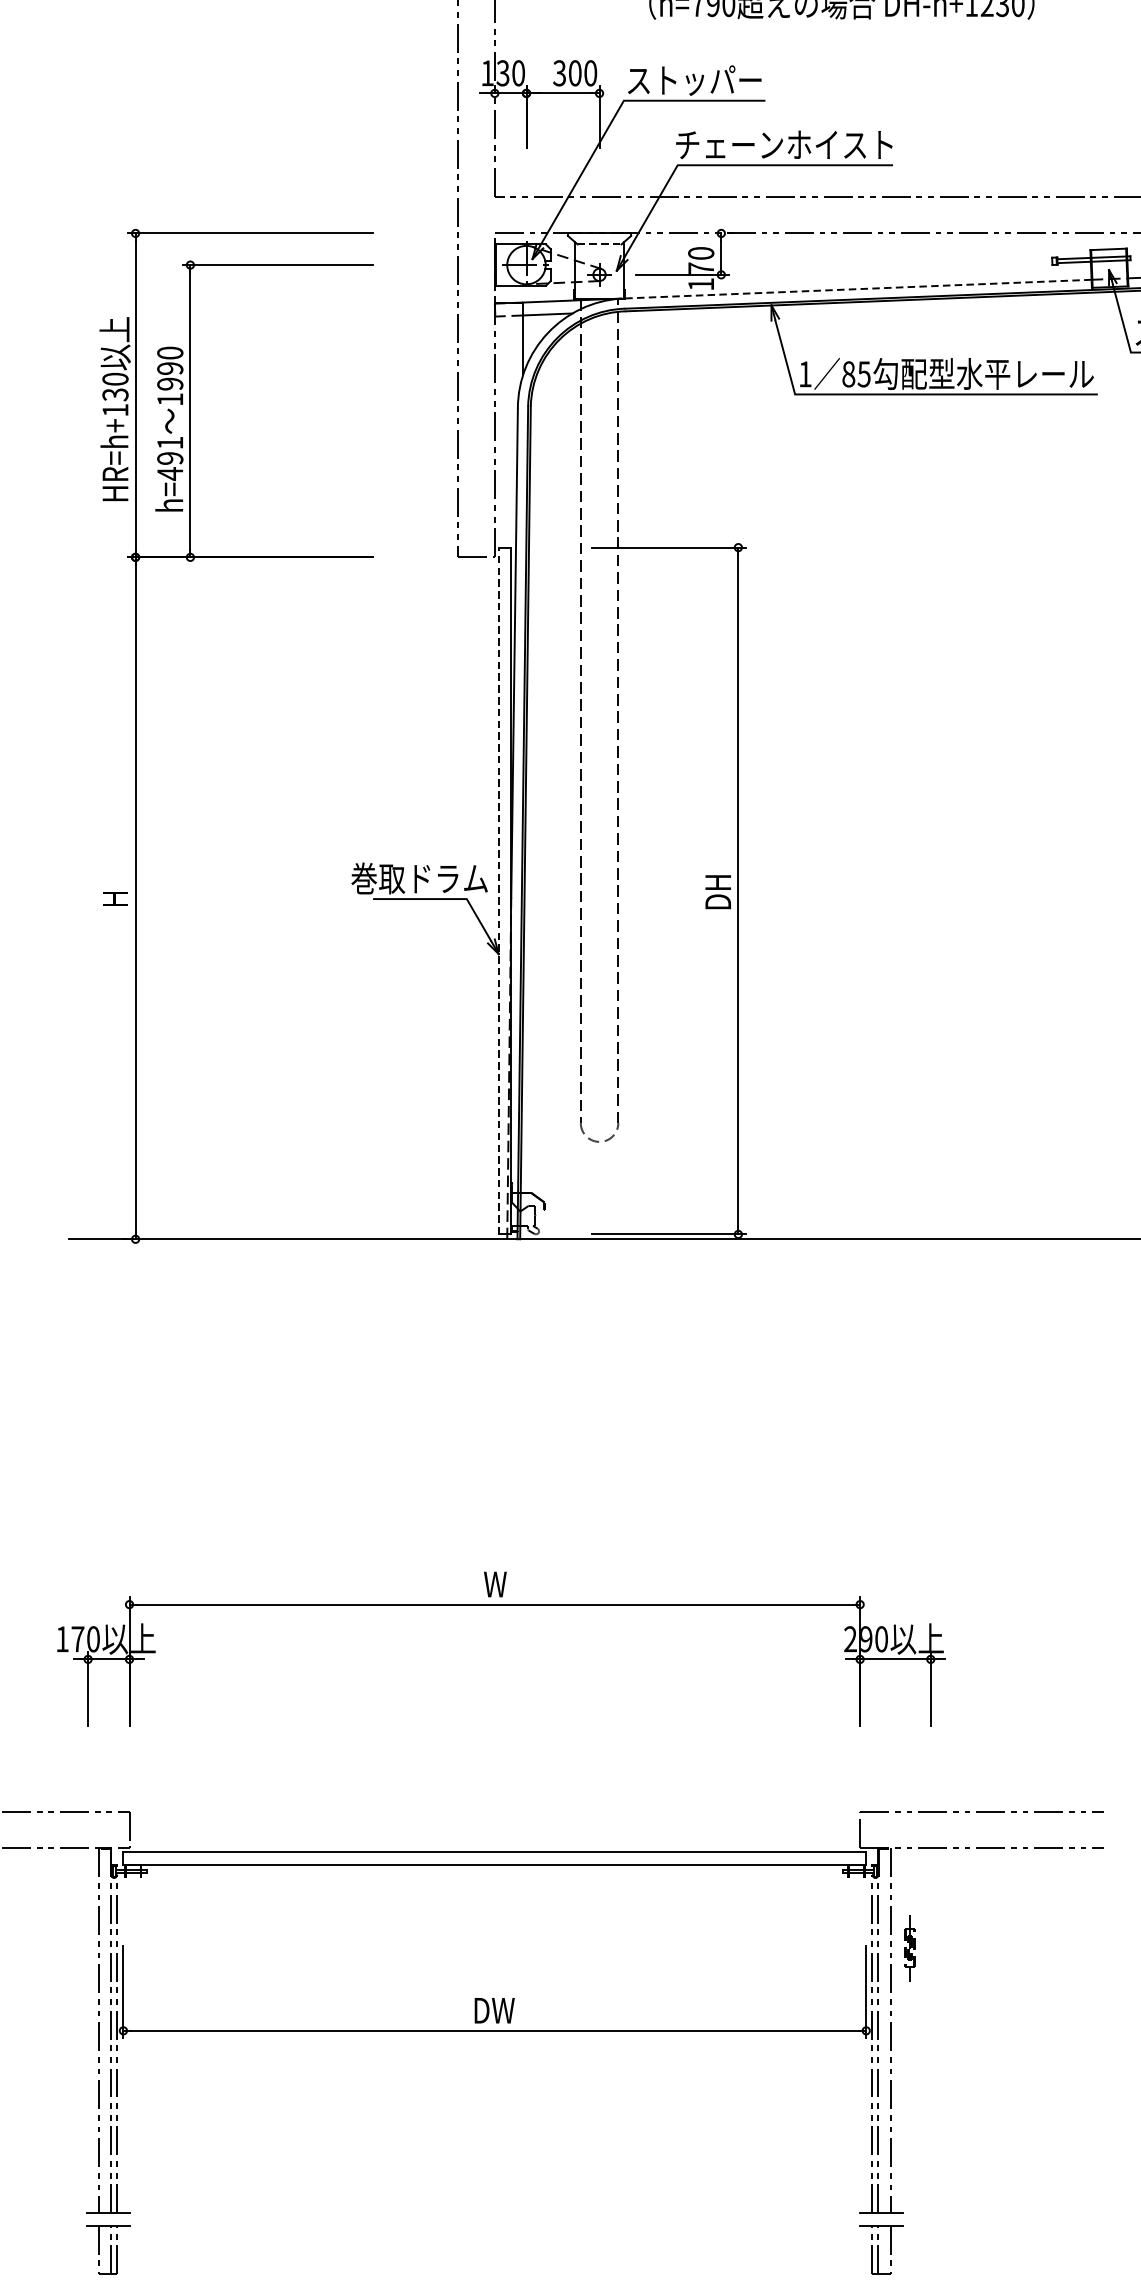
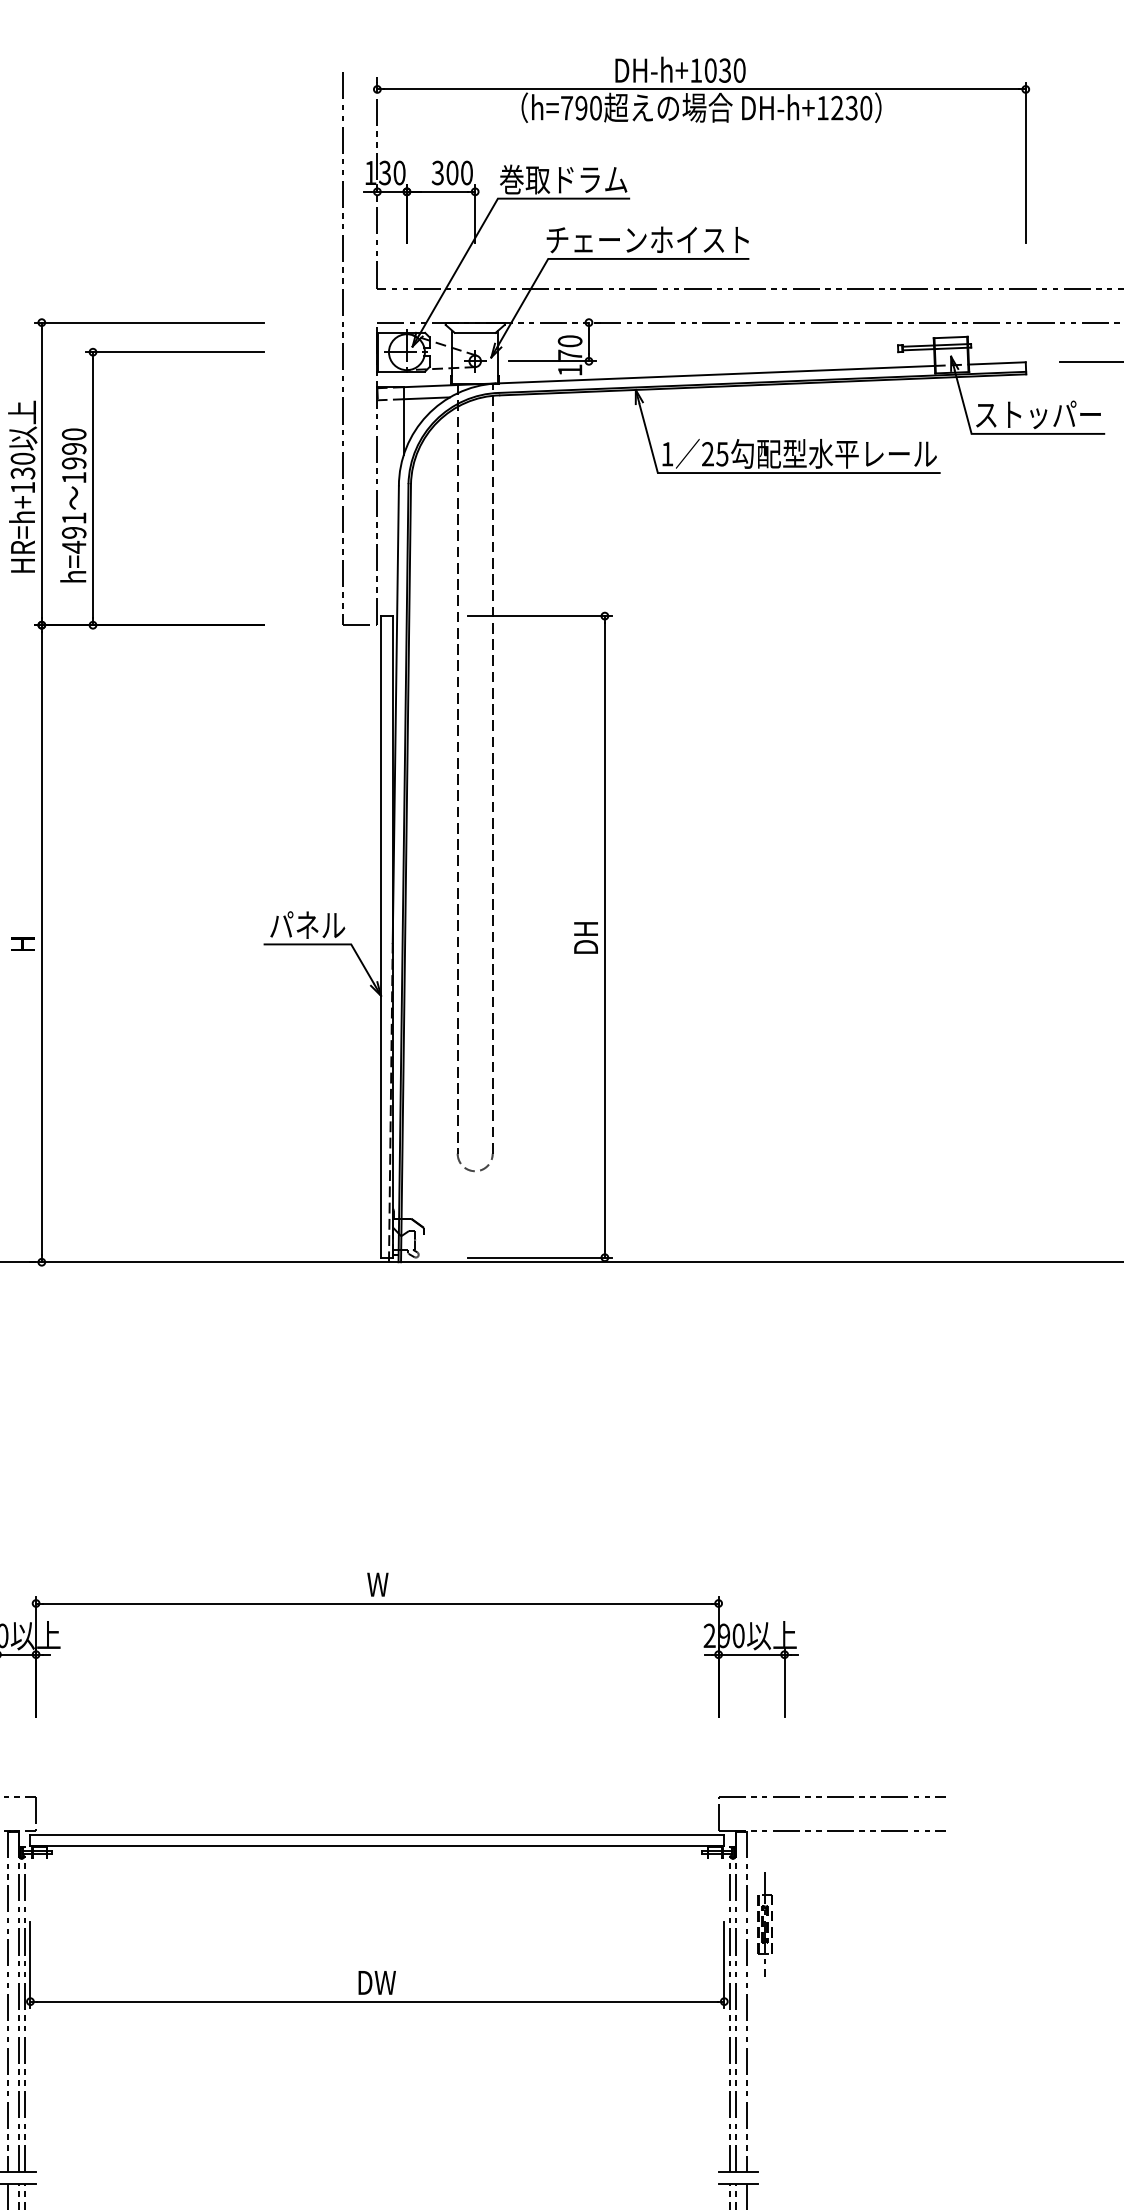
text: (694, 80) -> (563, 179), ストッパー -> 巻取ドラム
line: (599, 244) -> (475, 332), dashed -> solid
line: (856, 288) -> (715, 374), dashed -> solid
text: (849, 374) -> (708, 454), 85 -> 25
text: (418, 878) -> (306, 925), 巻取ドラム -> パネル
line: (499, 890) -> (381, 936), dashed -> solid
part: (909, 1948) -> (764, 1924), size x1.67

